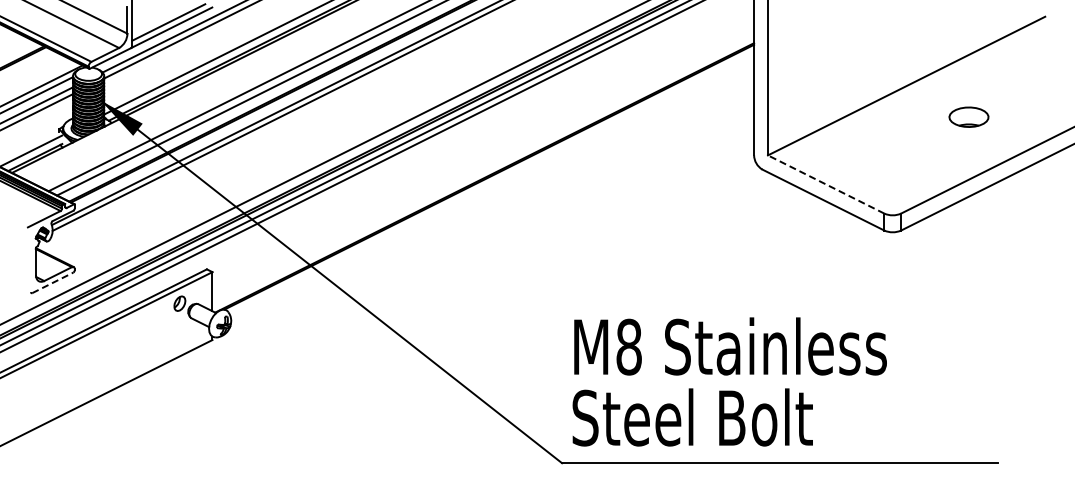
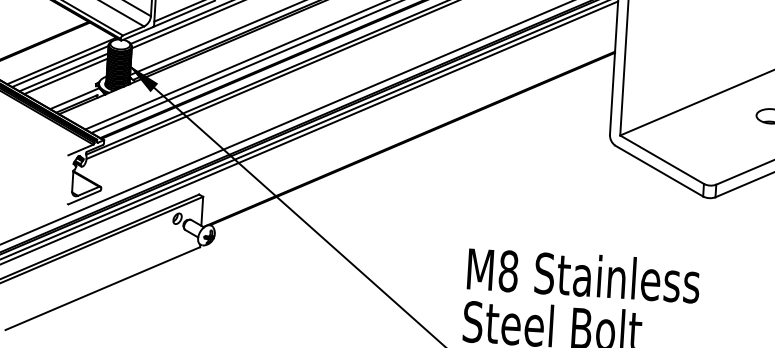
line: (825, 184) -> (661, 159), dashed -> solid
line: (52, 282) -> (84, 197), dashed -> solid

